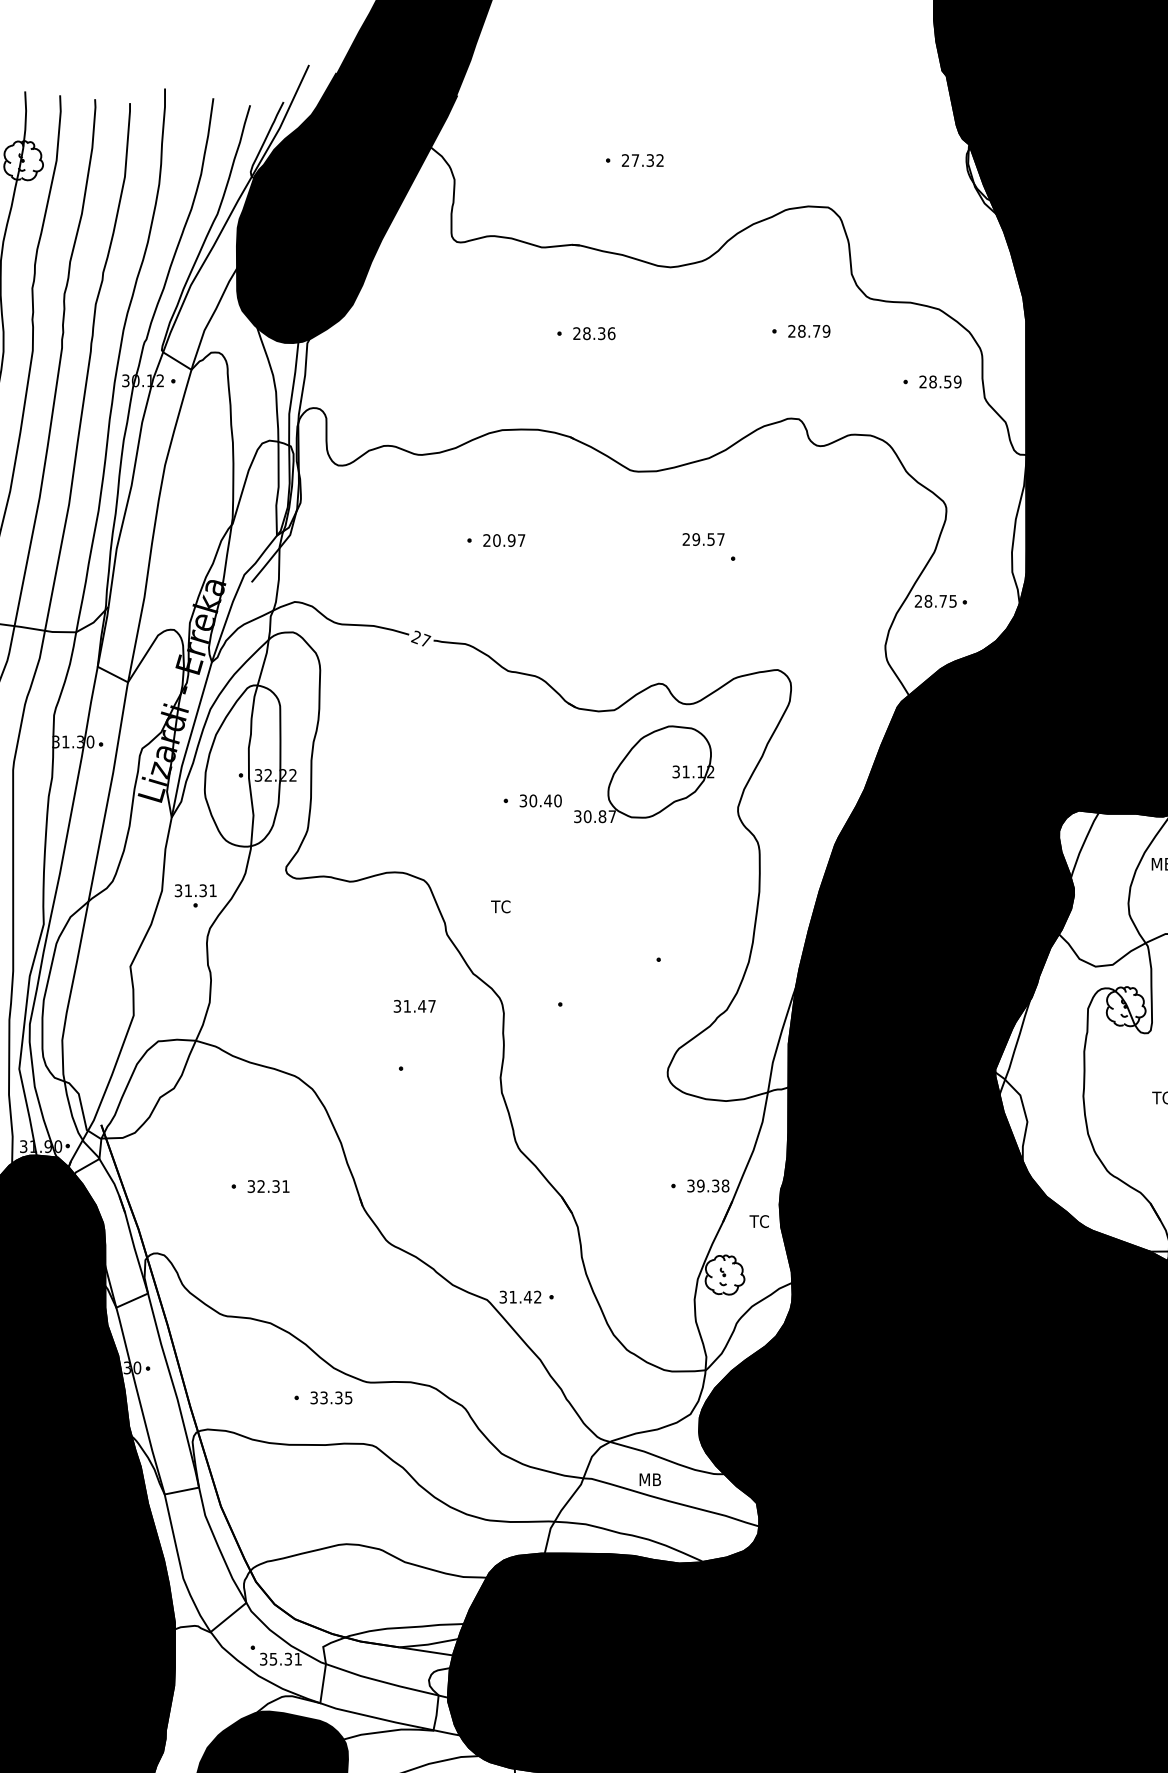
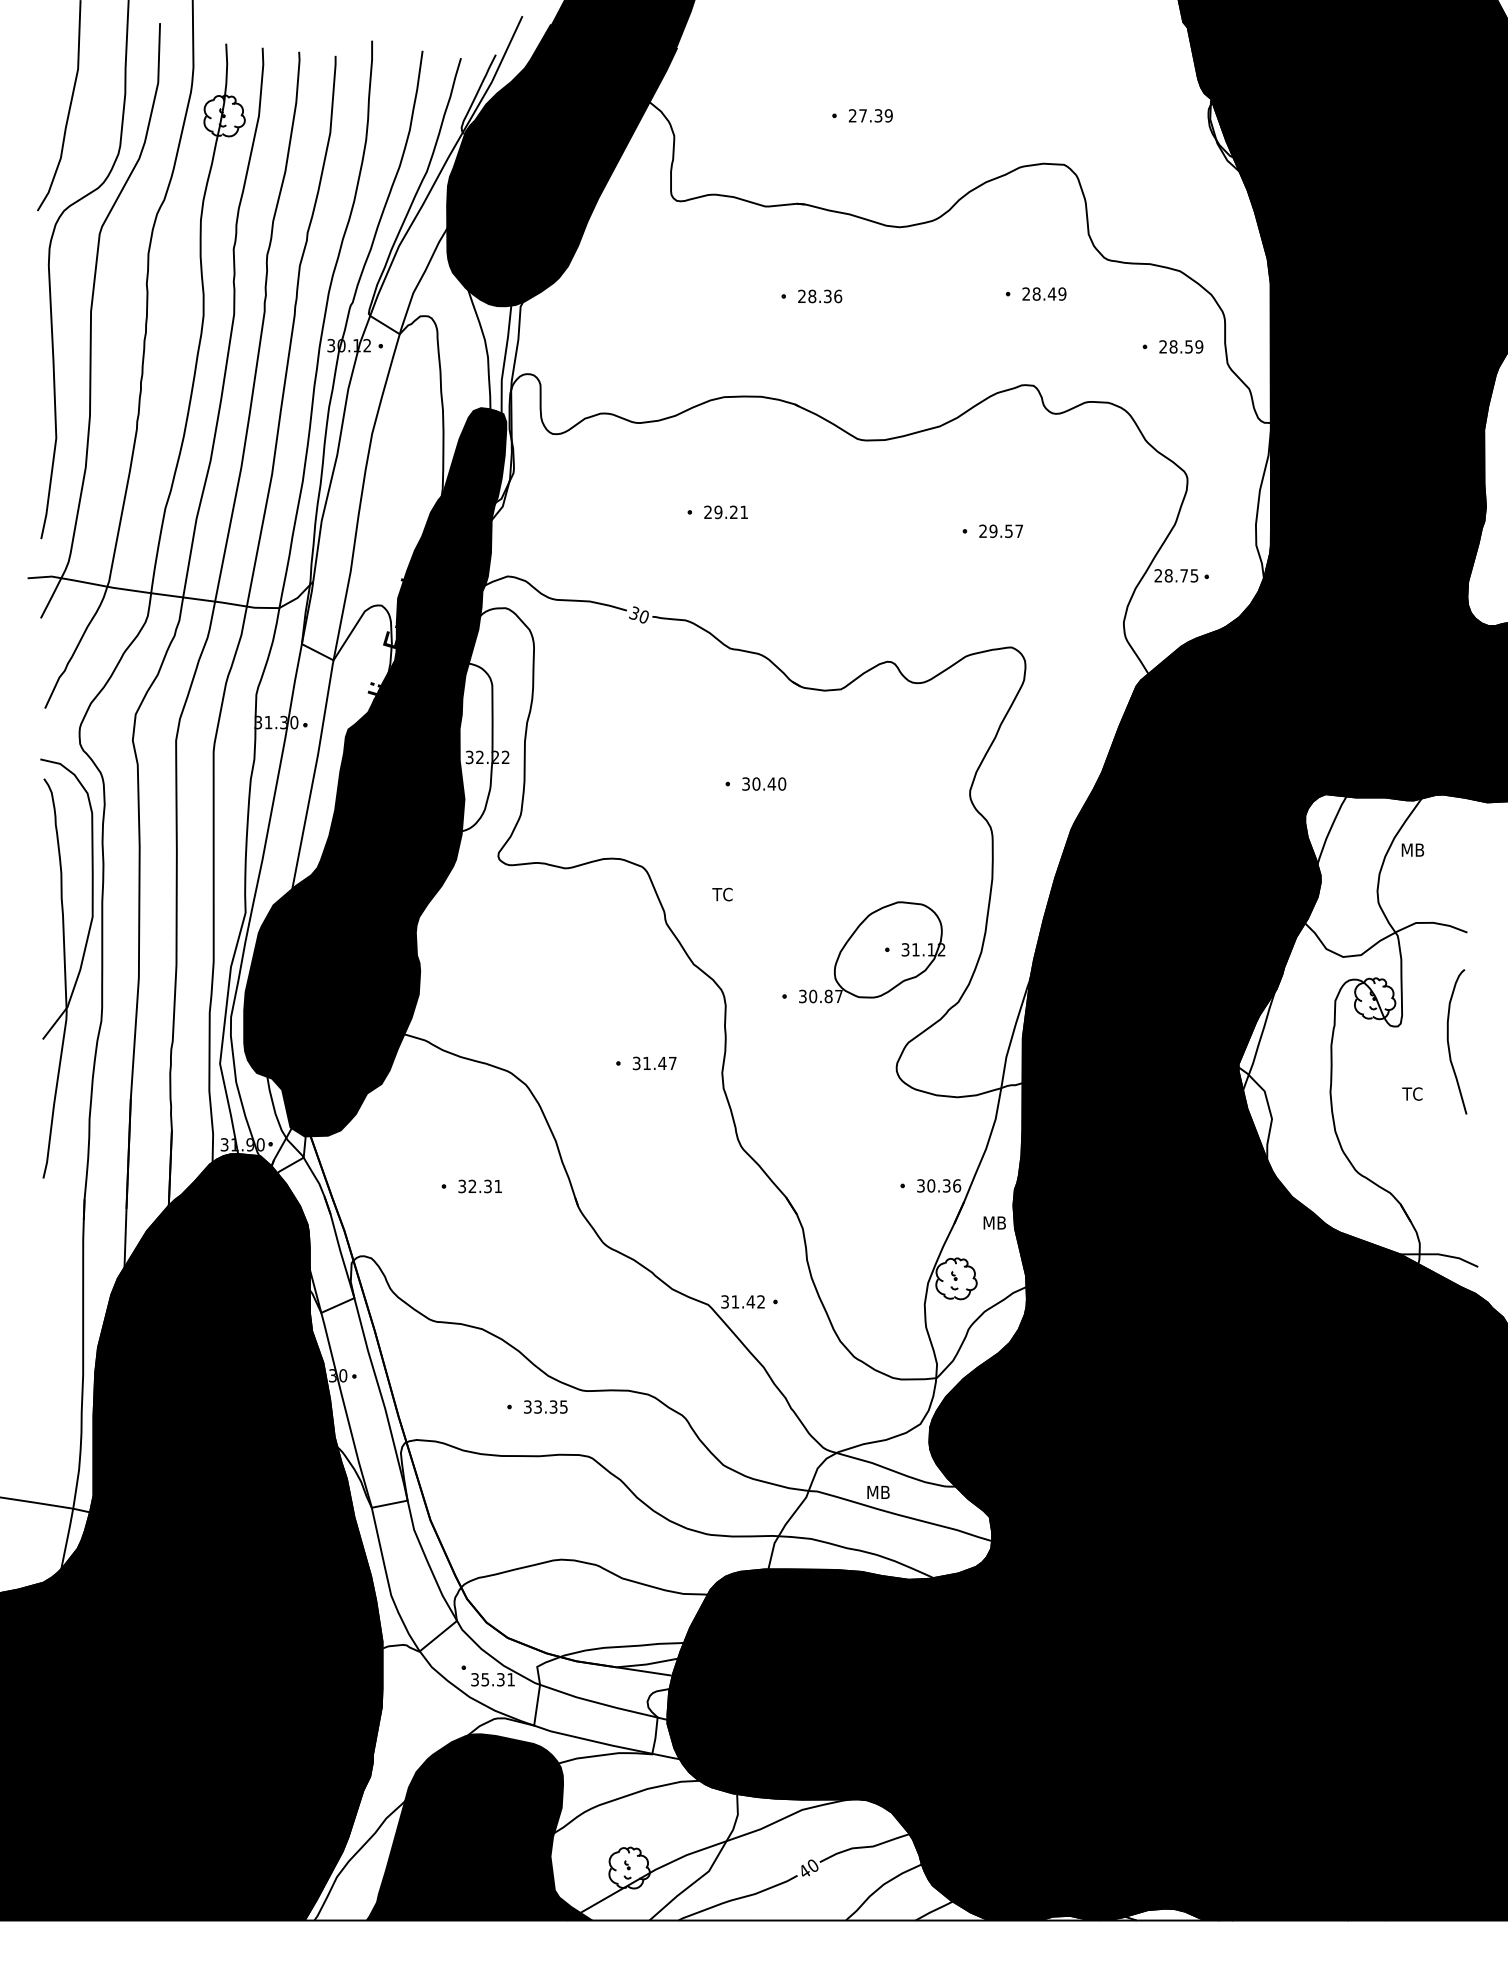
text: (659, 160) -> (888, 115), 27.32 -> 27.39
text: (816, 330) -> (1051, 293), 28.79 -> 28.49
text: (702, 539) -> (1000, 531), moved
text: (508, 540) -> (730, 512), 20.97 -> 29.21
text: (420, 639) -> (638, 615), 27 -> 30
part: (644, 774) -> (872, 952), moved
fill: (168, 789) -> (375, 772), added
text: (414, 1006) -> (654, 1063), moved
text: (713, 1185) -> (944, 1185), 39.38 -> 30.36
text: (760, 1221) -> (993, 1222), TC -> MB

